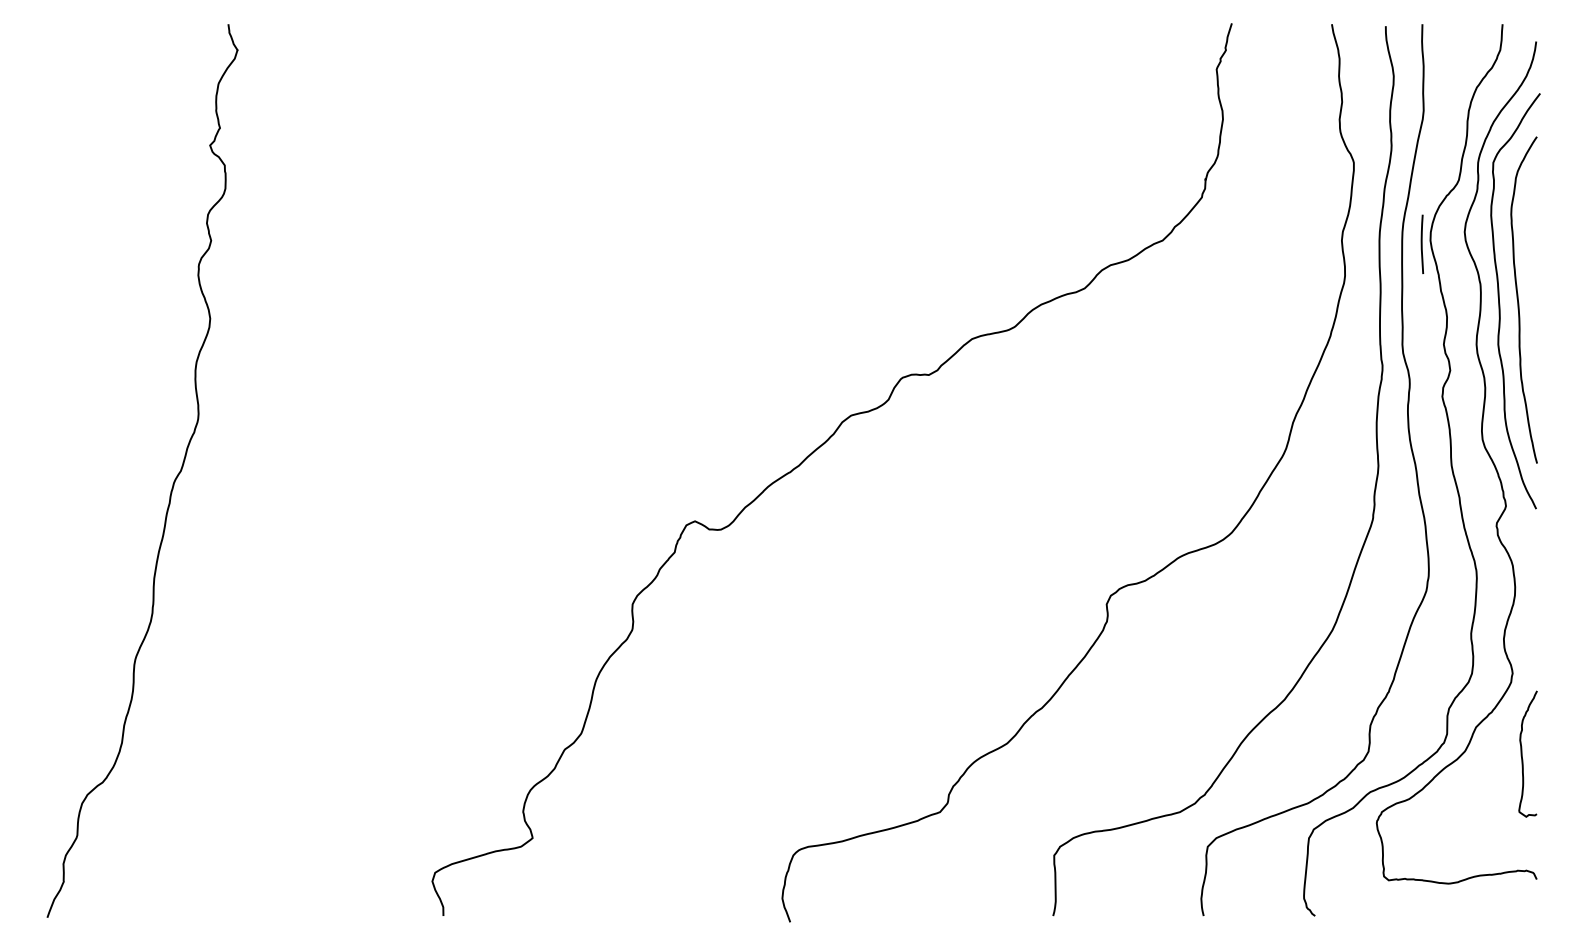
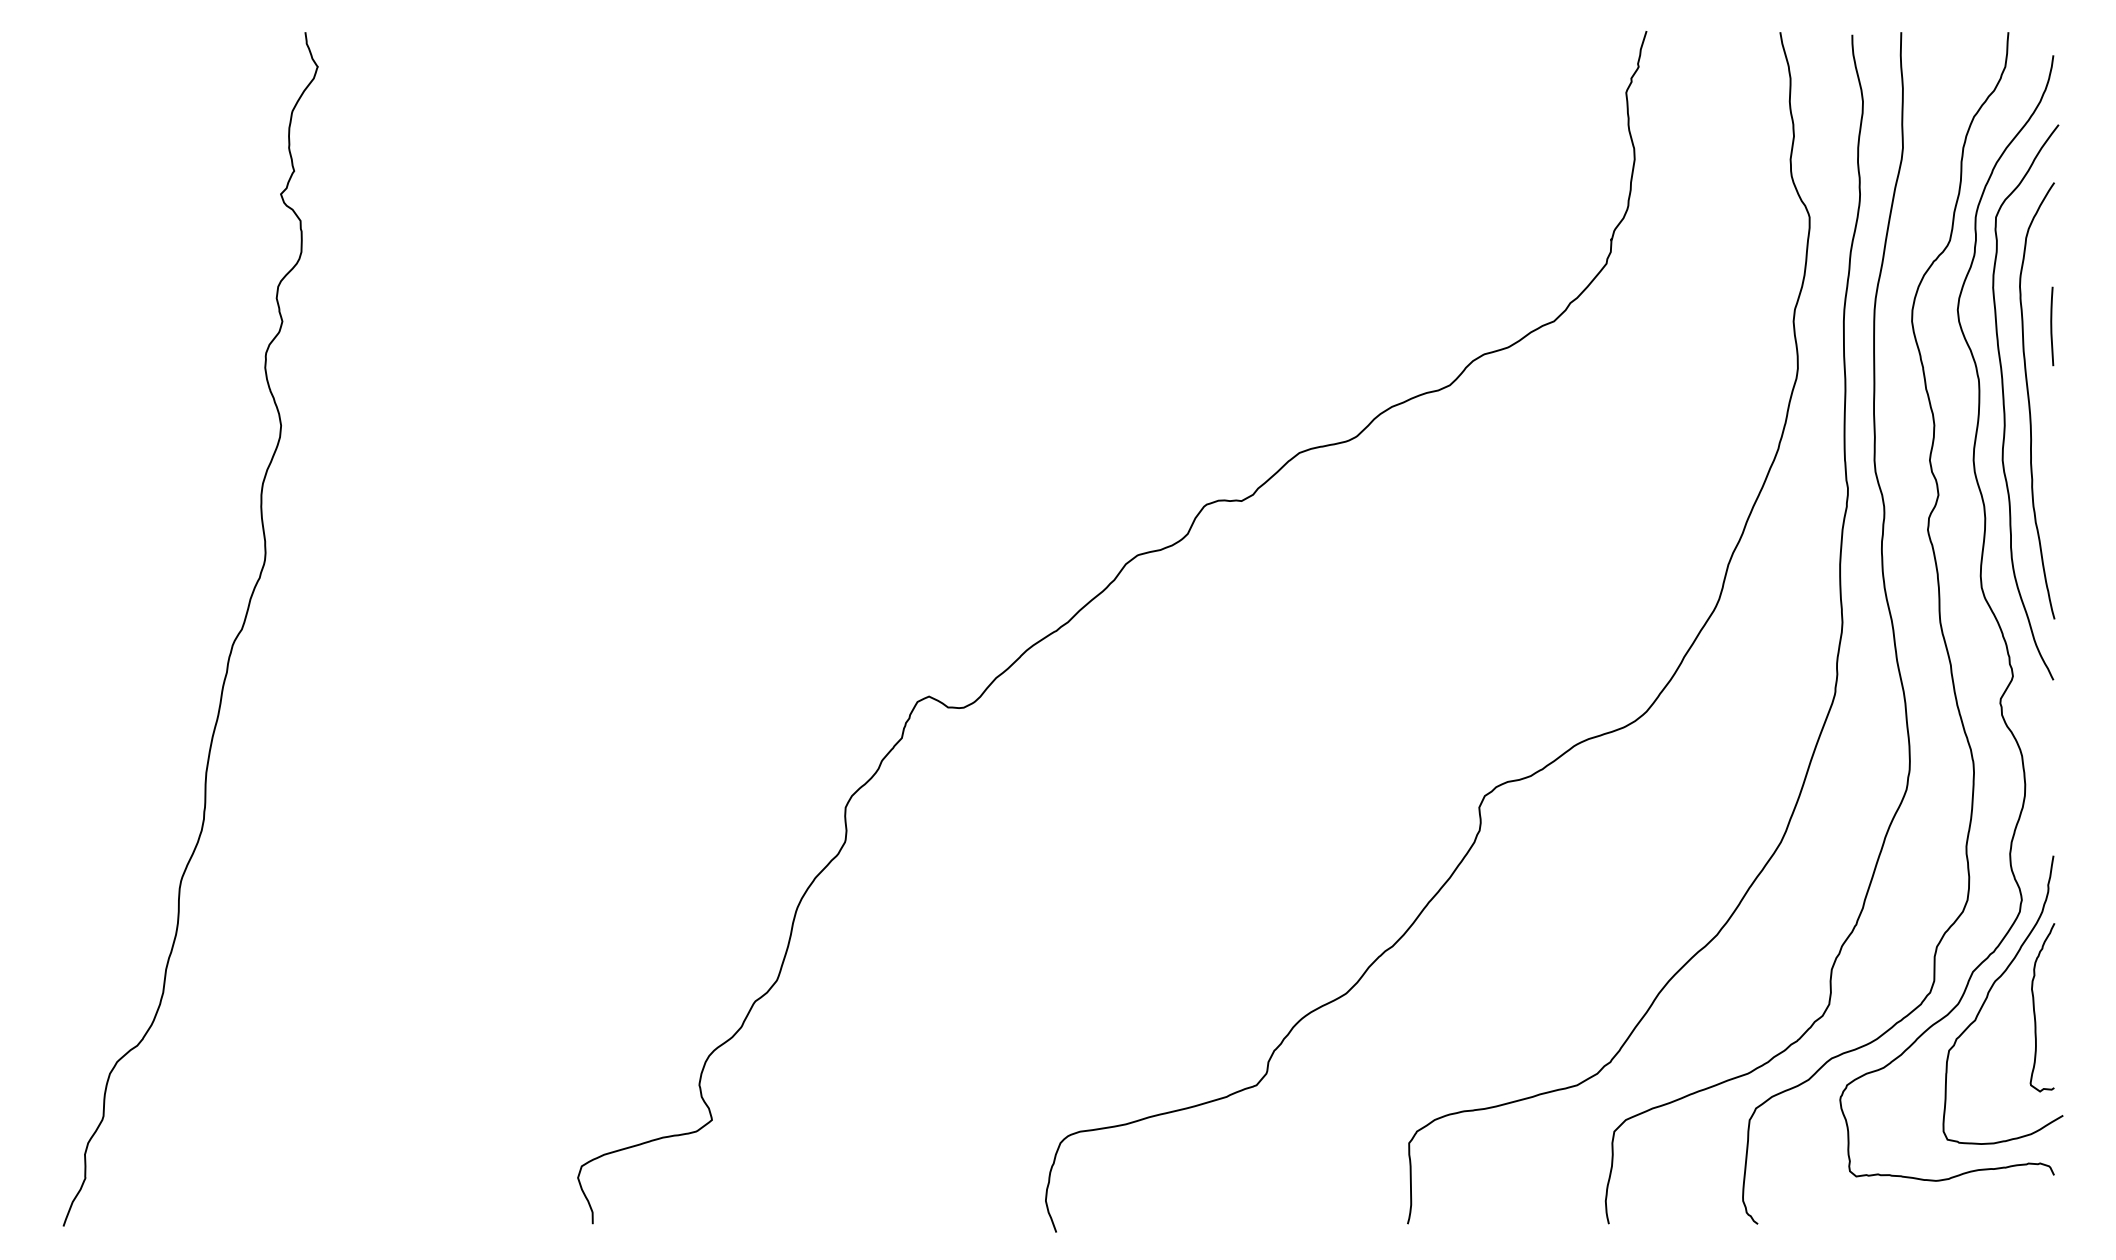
curve: (1422, 244) -> (2052, 326), moved
curve: (1488, 743) -> (1989, 993), added

